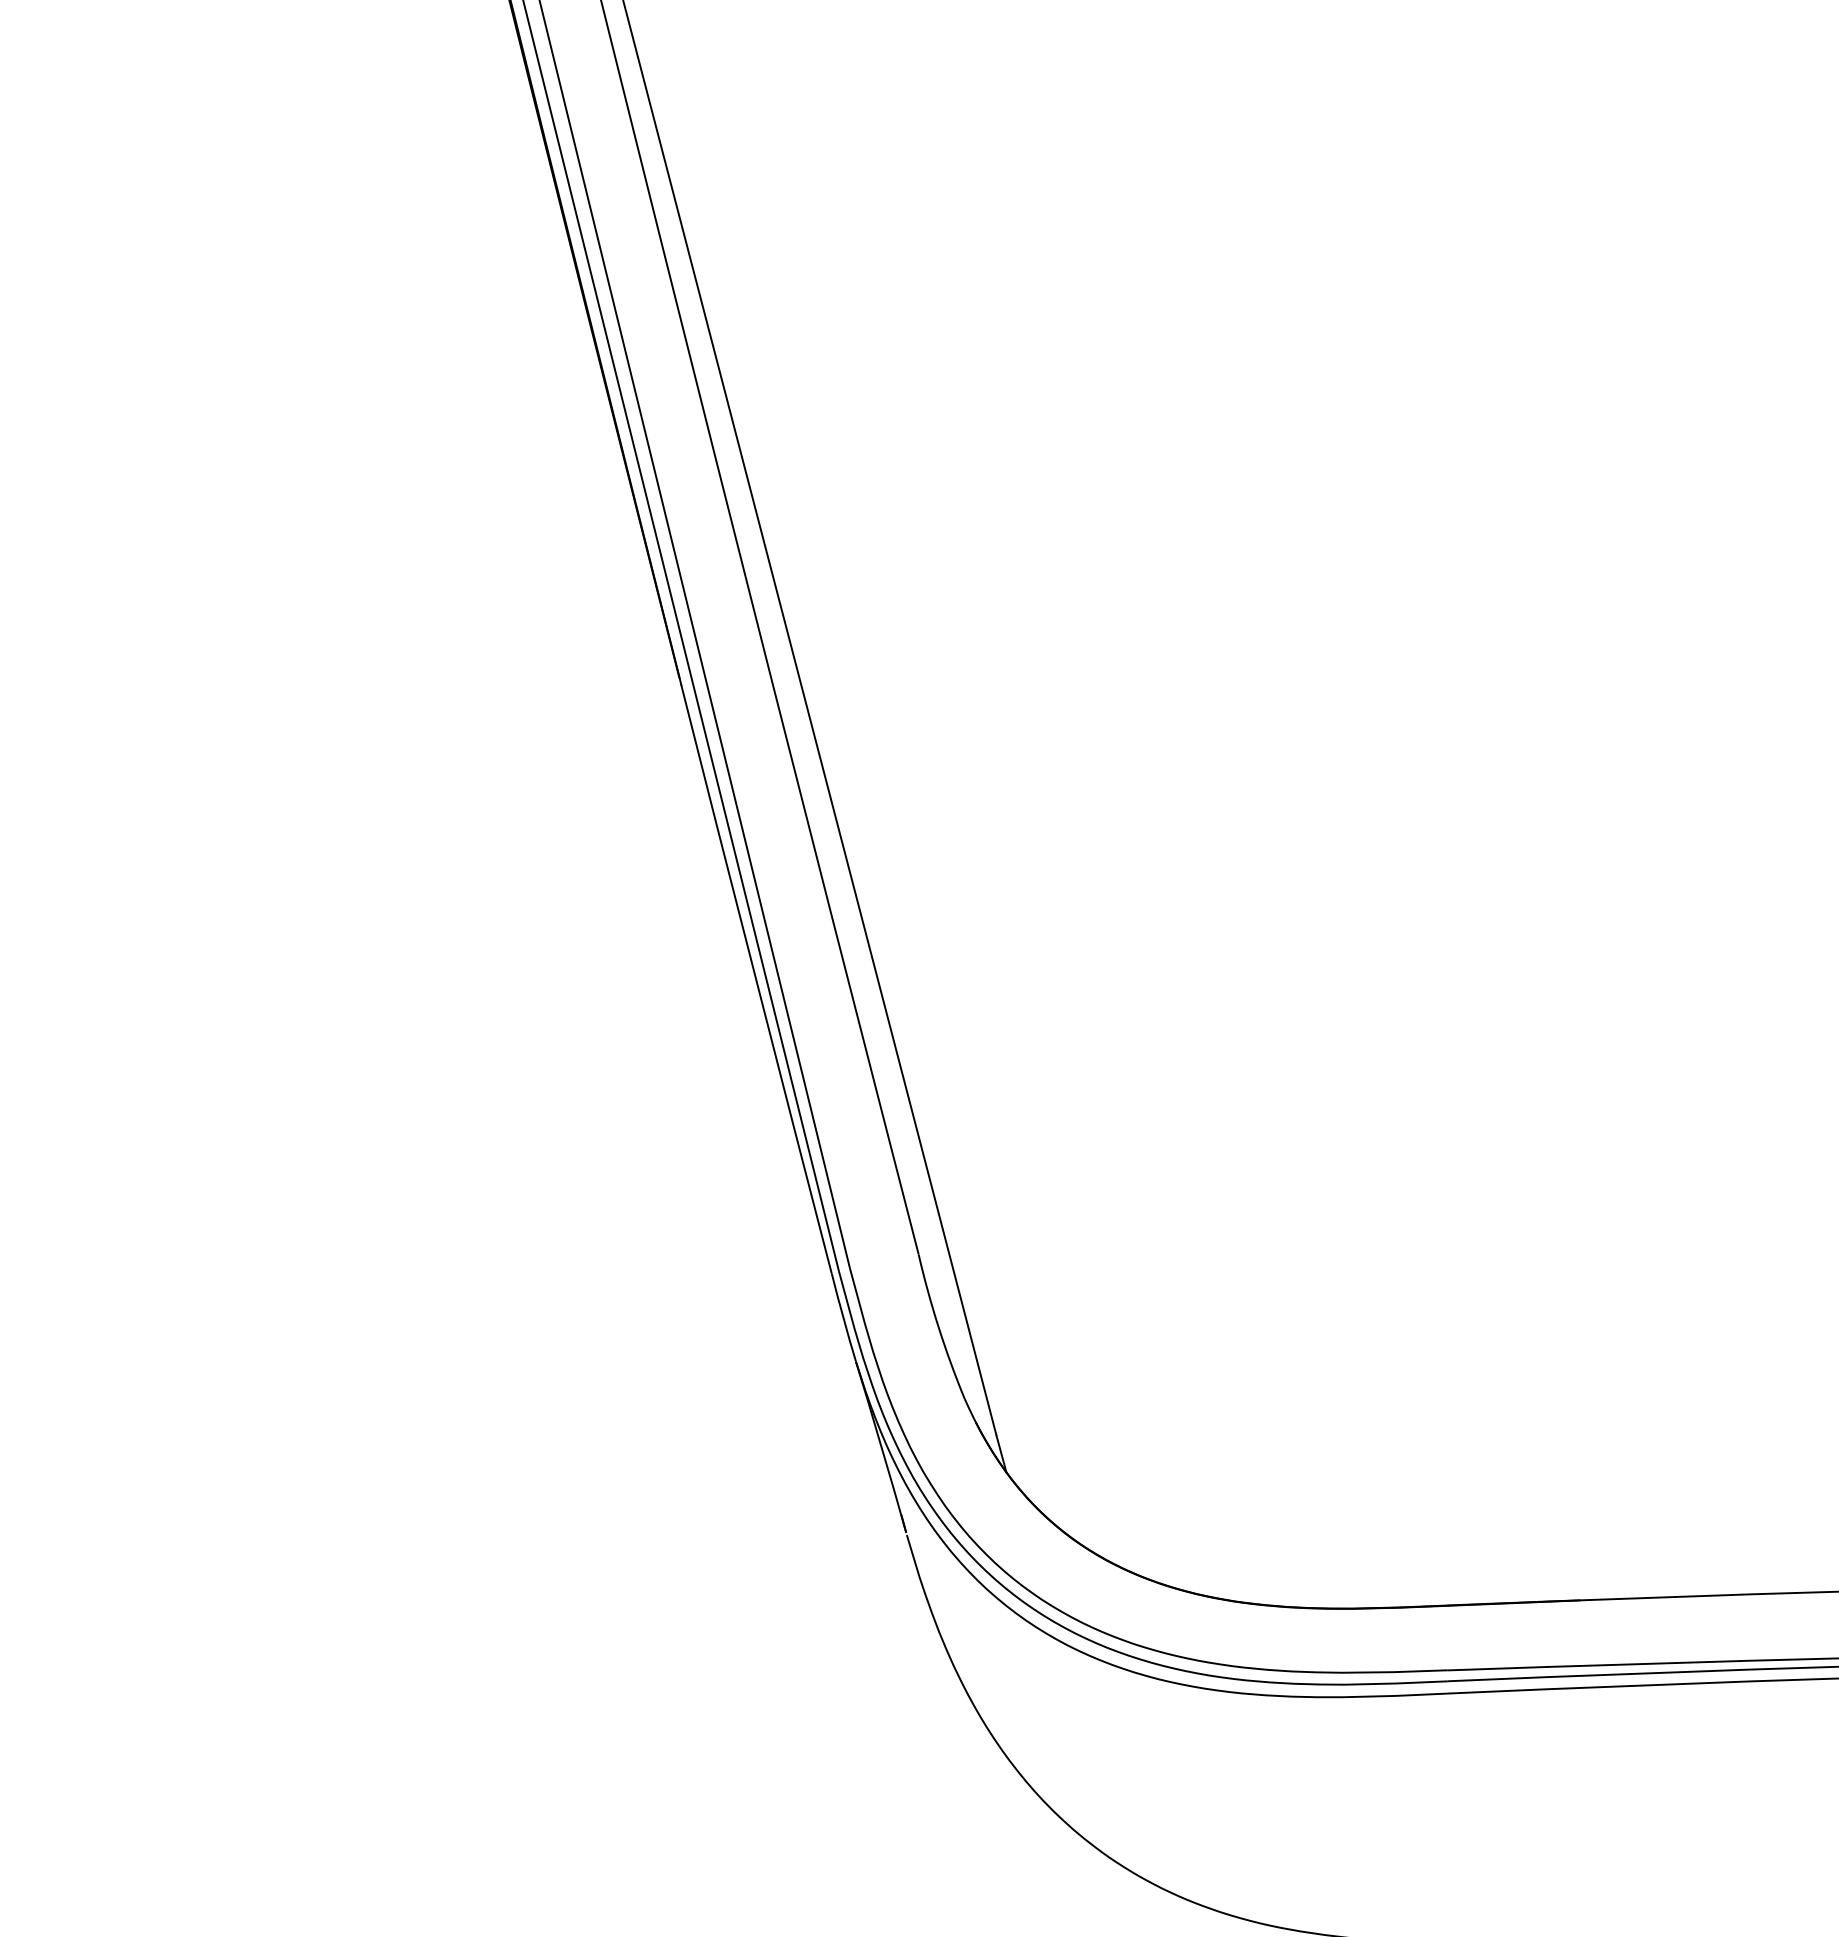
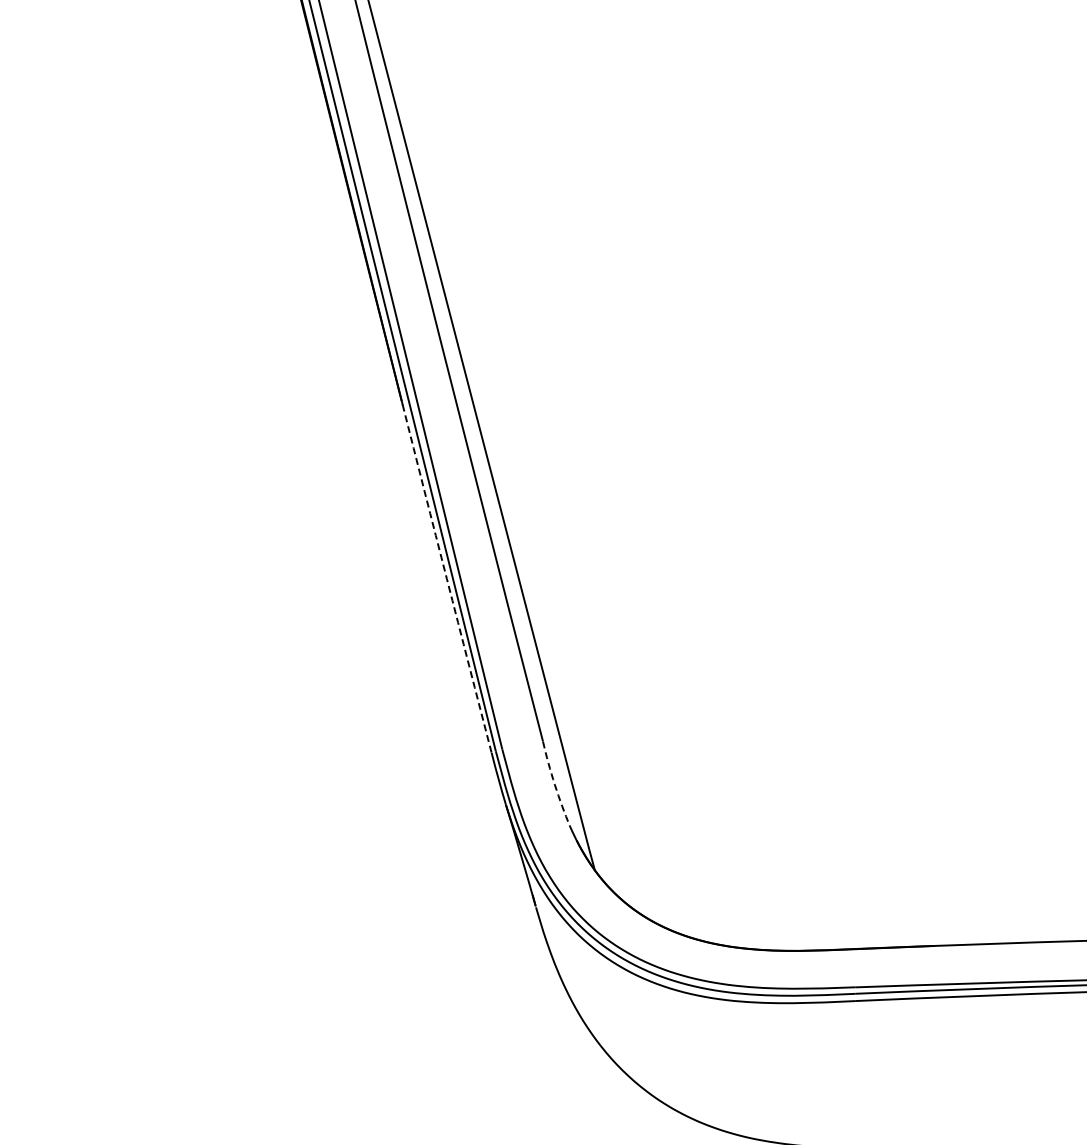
arc: (755, 978) -> (446, 578), solid -> dashed
arc: (938, 1327) -> (554, 784), solid -> dashed

